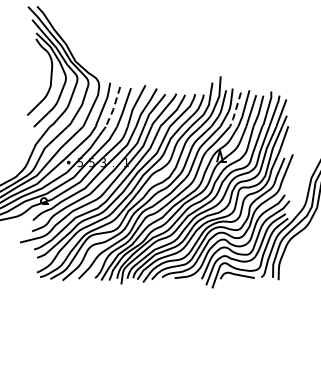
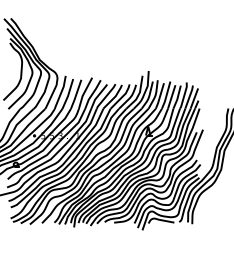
line: (113, 107) -> (68, 94), dashed -> solid
line: (235, 110) -> (159, 96), dashed -> solid

